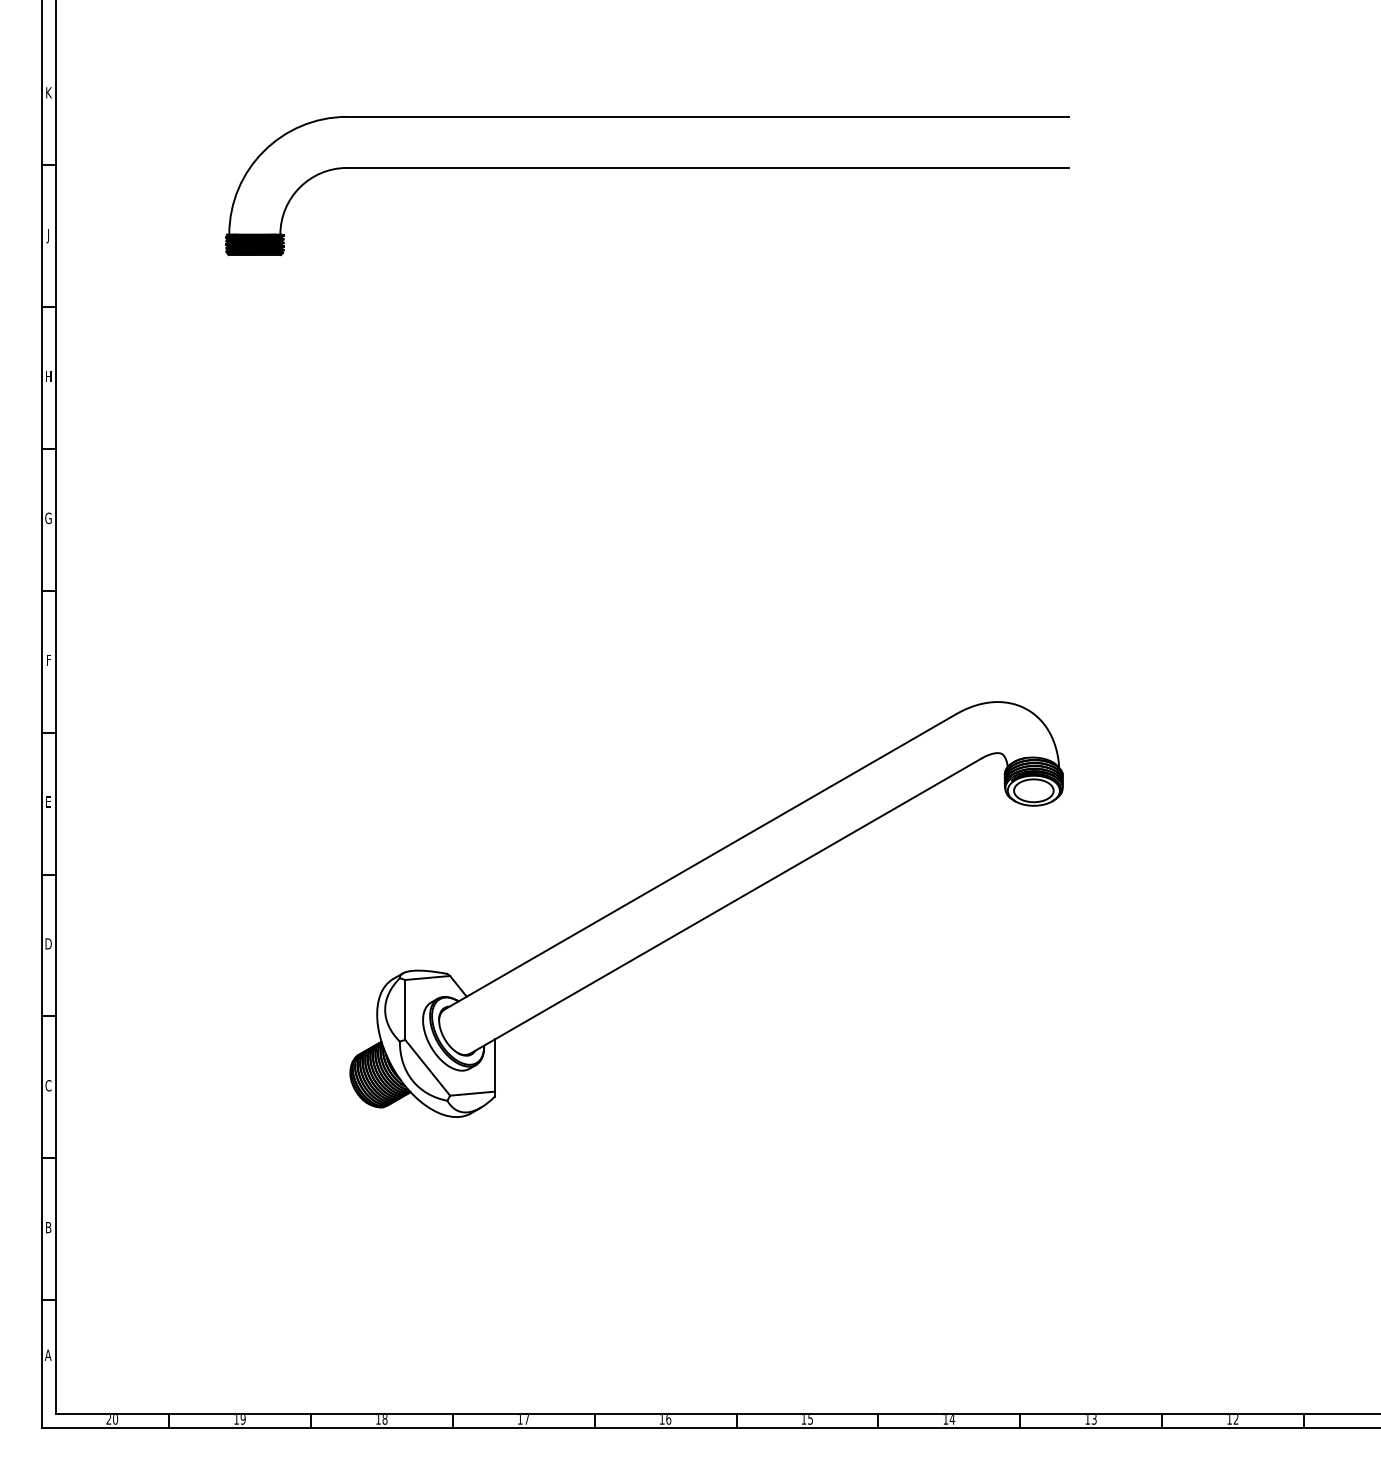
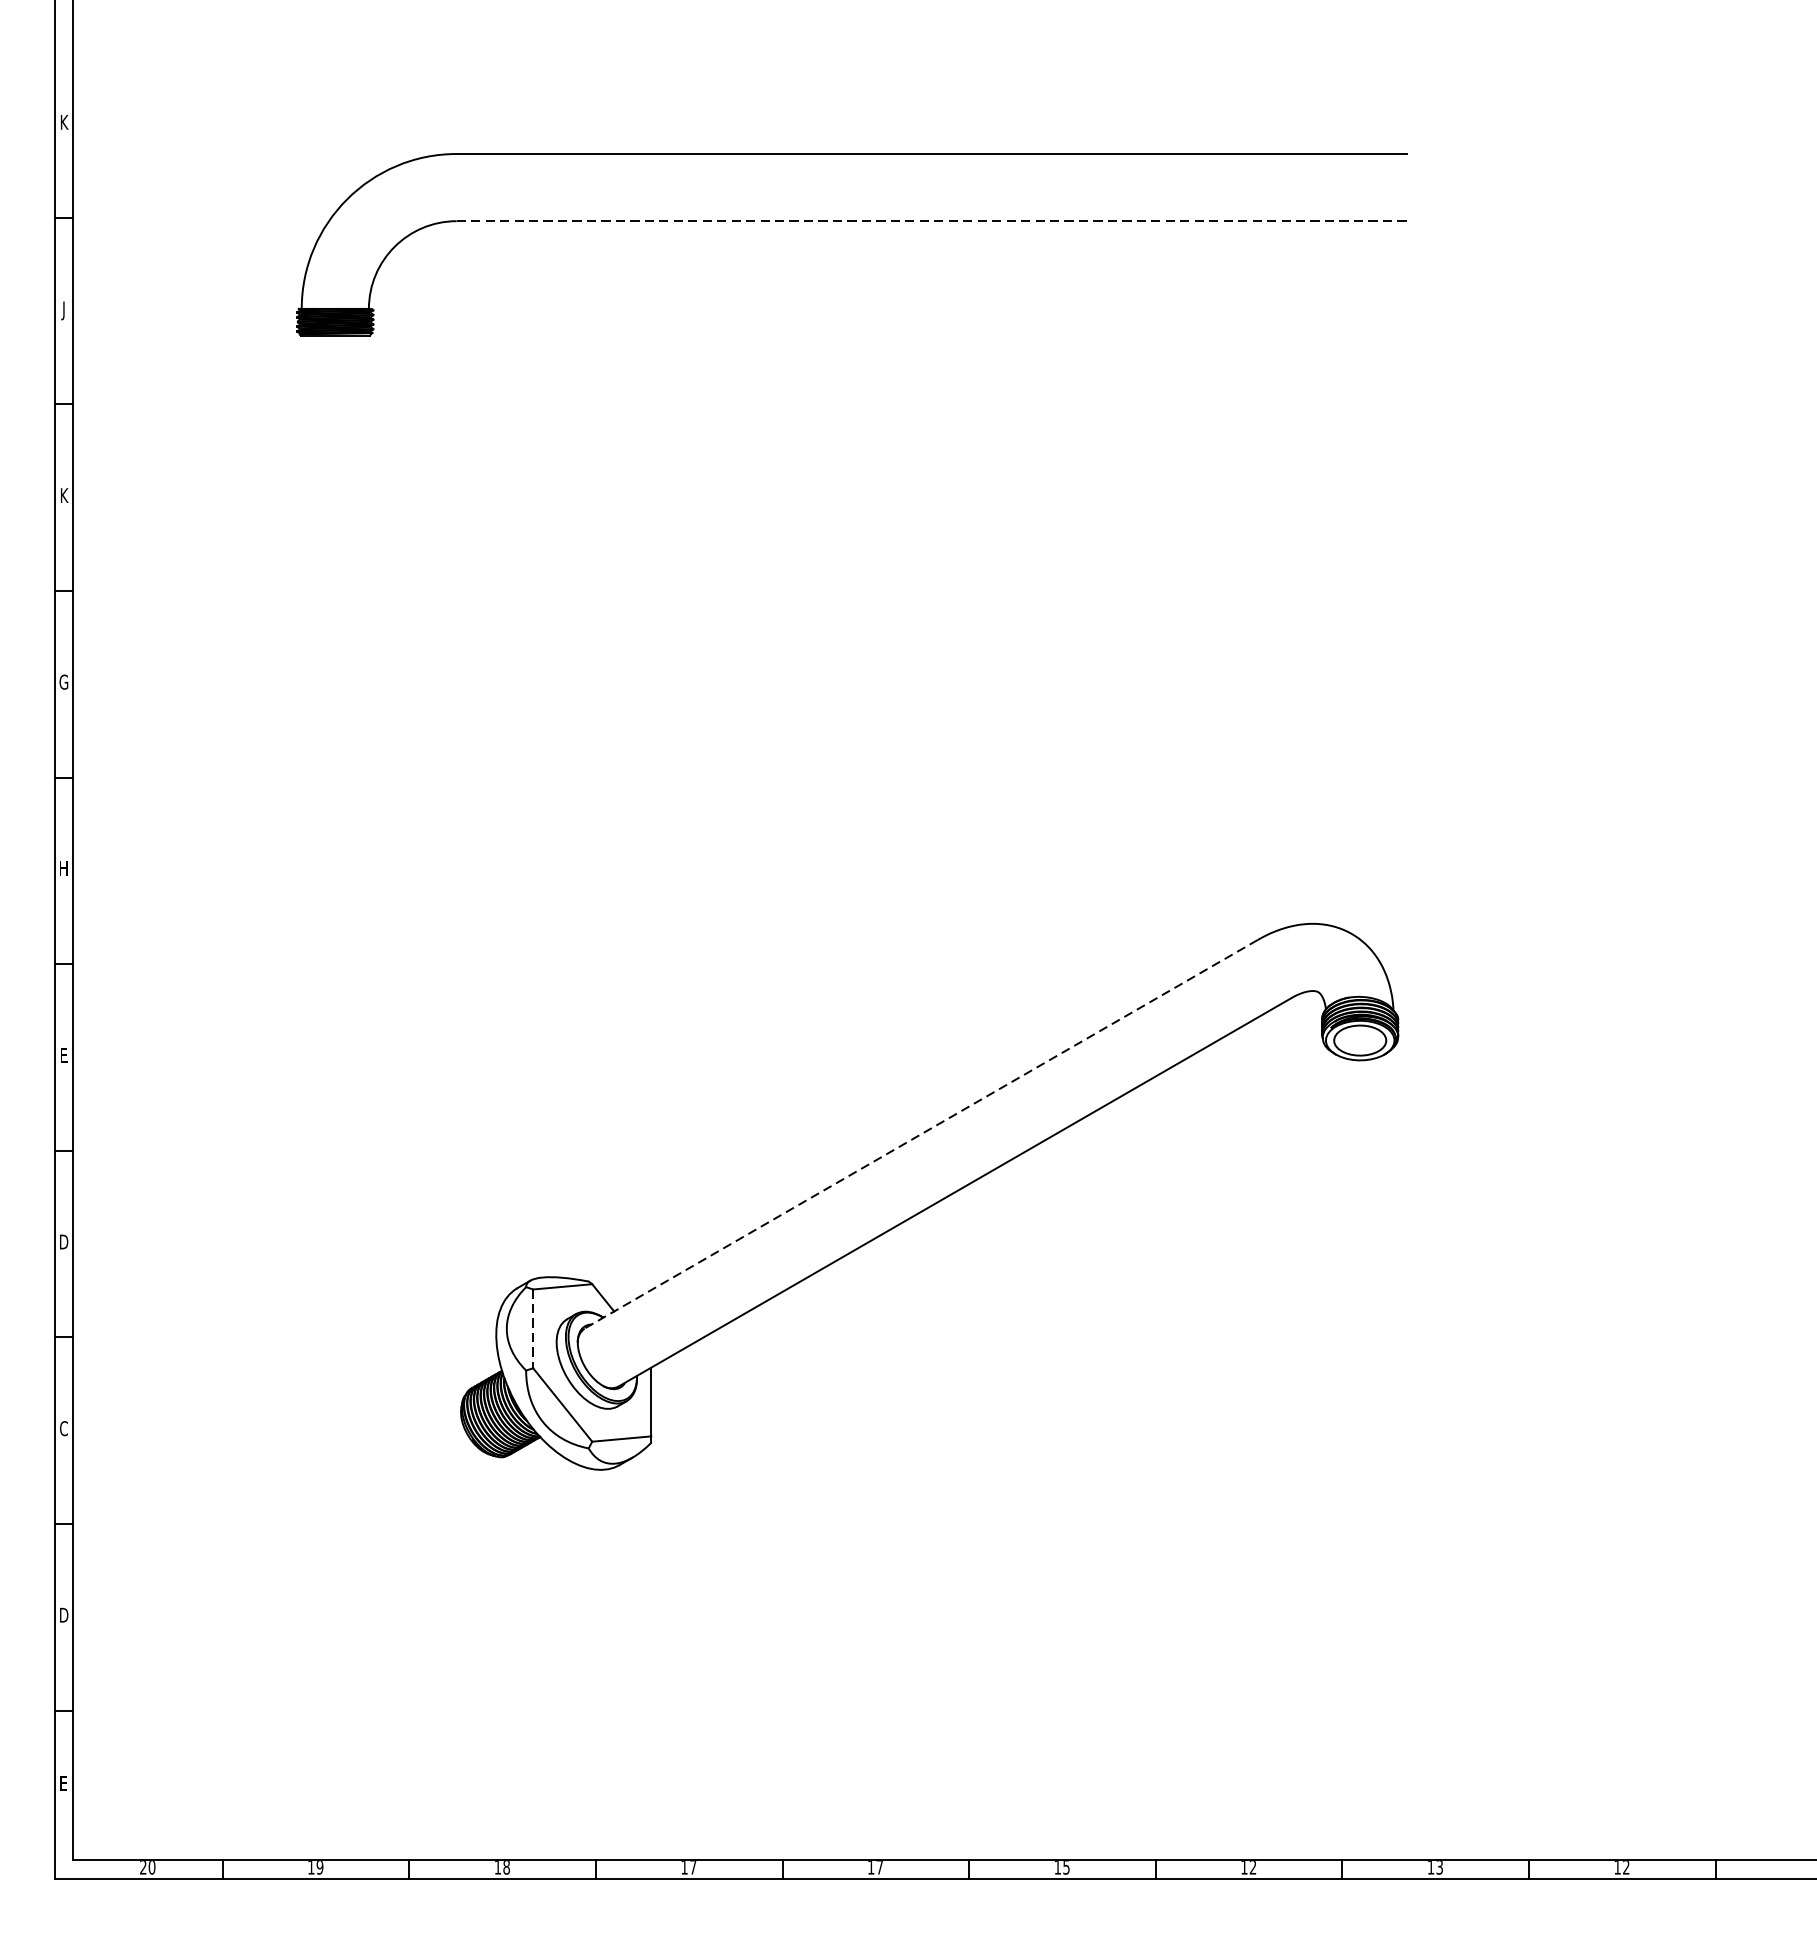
line: (708, 167) -> (932, 220), solid -> dashed
text: (48, 376) -> (63, 495), H -> K
text: (48, 660) -> (63, 869), F -> H
line: (699, 862) -> (920, 1134), solid -> dashed
line: (405, 1009) -> (533, 1328), solid -> dashed
text: (48, 1227) -> (63, 1615), B -> D
text: (47, 1354) -> (62, 1782), A -> E
text: (668, 1419) -> (879, 1867), 16 -> 17
text: (952, 1419) -> (1253, 1867), 14 -> 12

